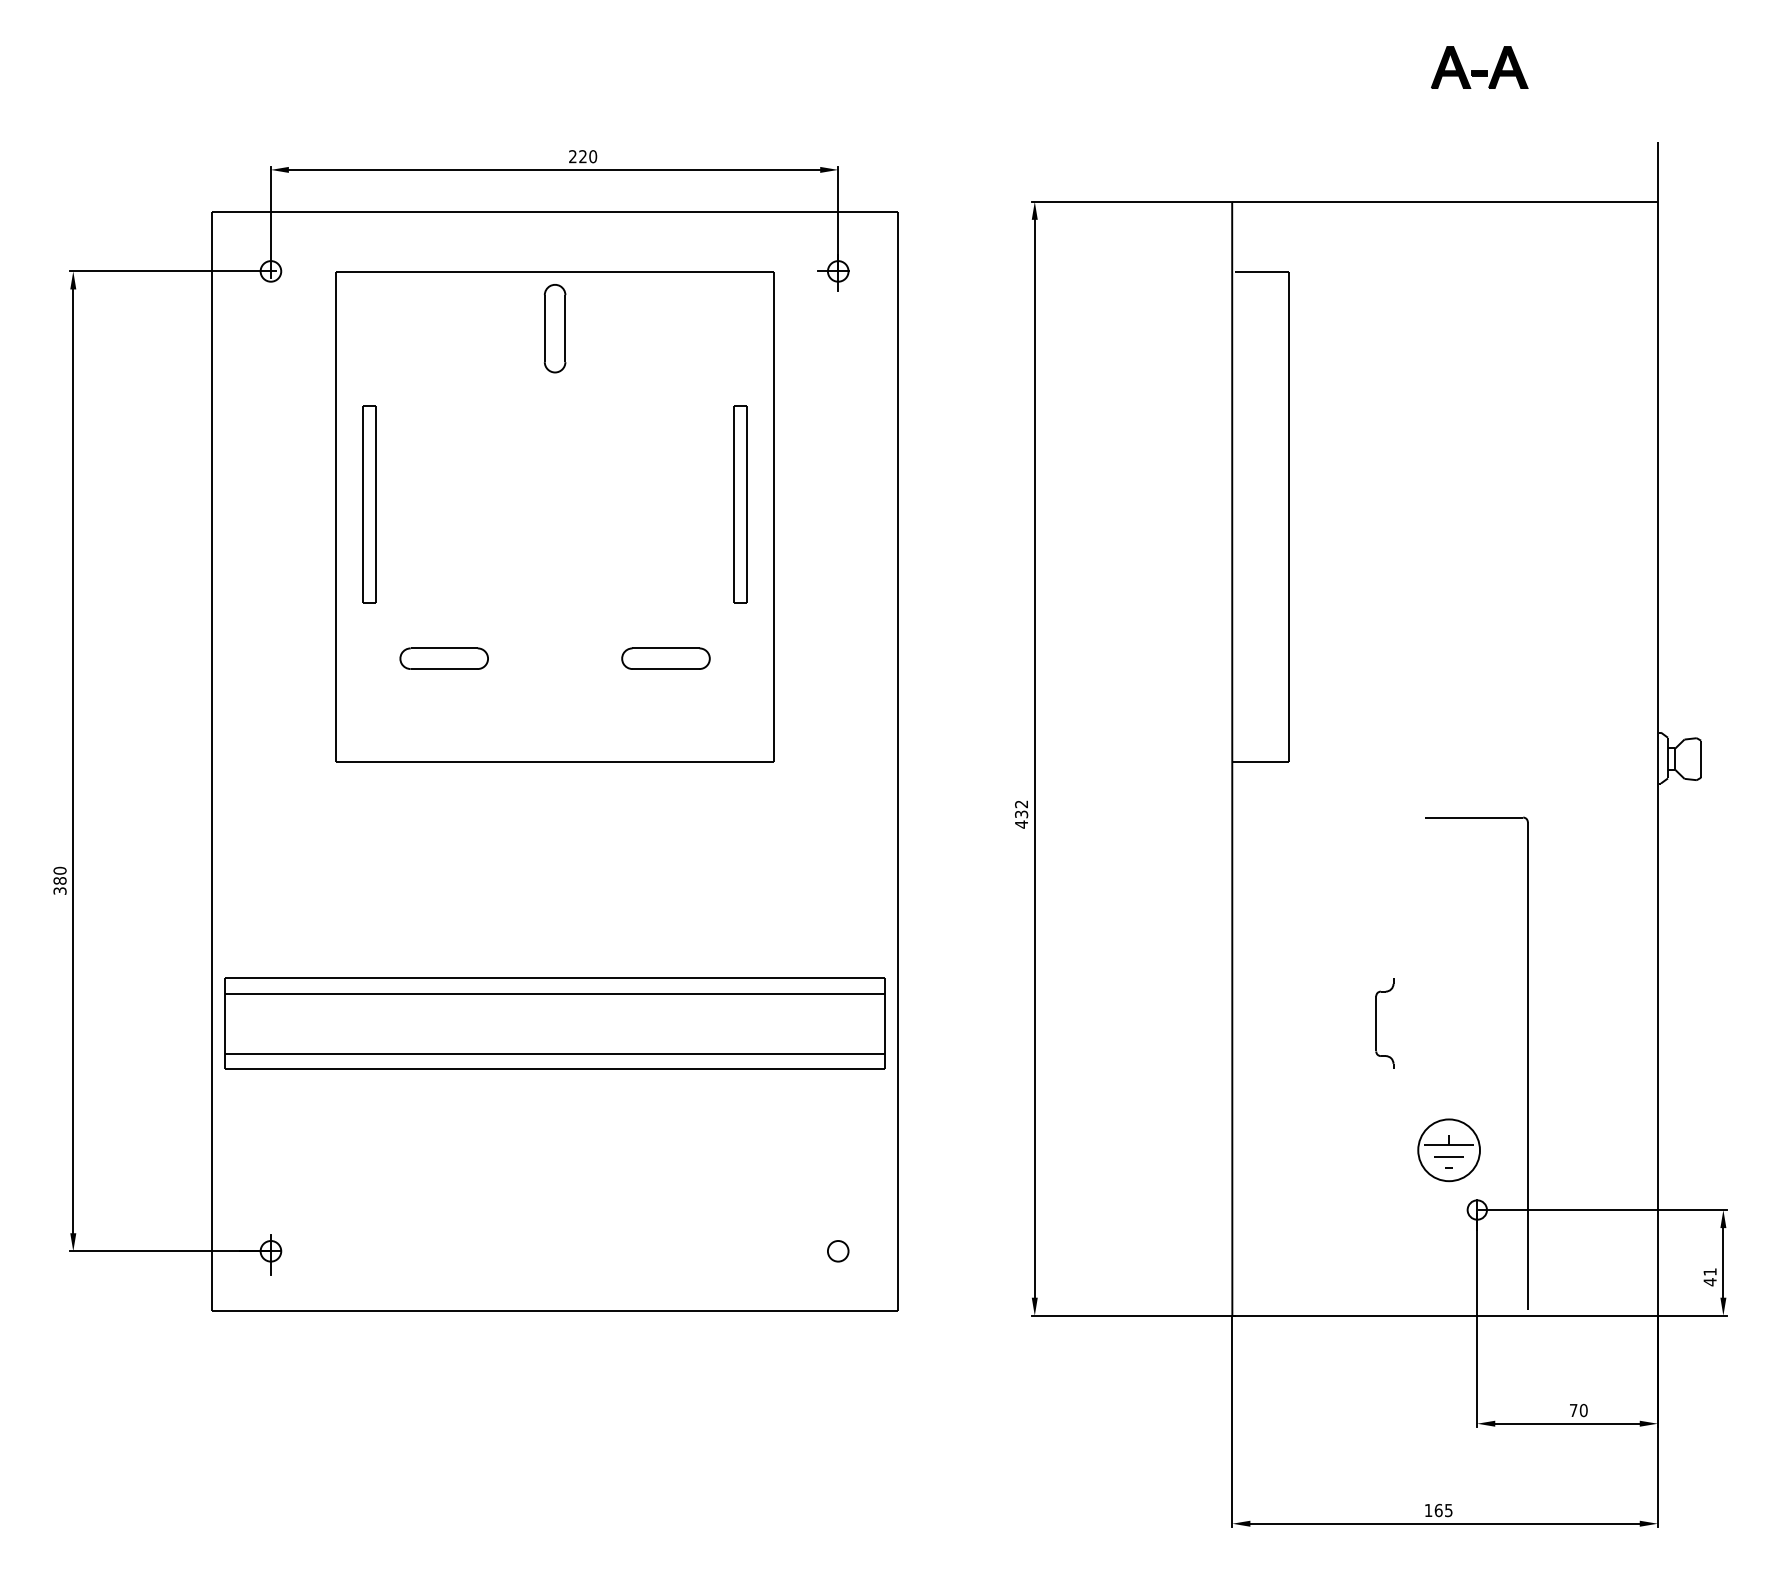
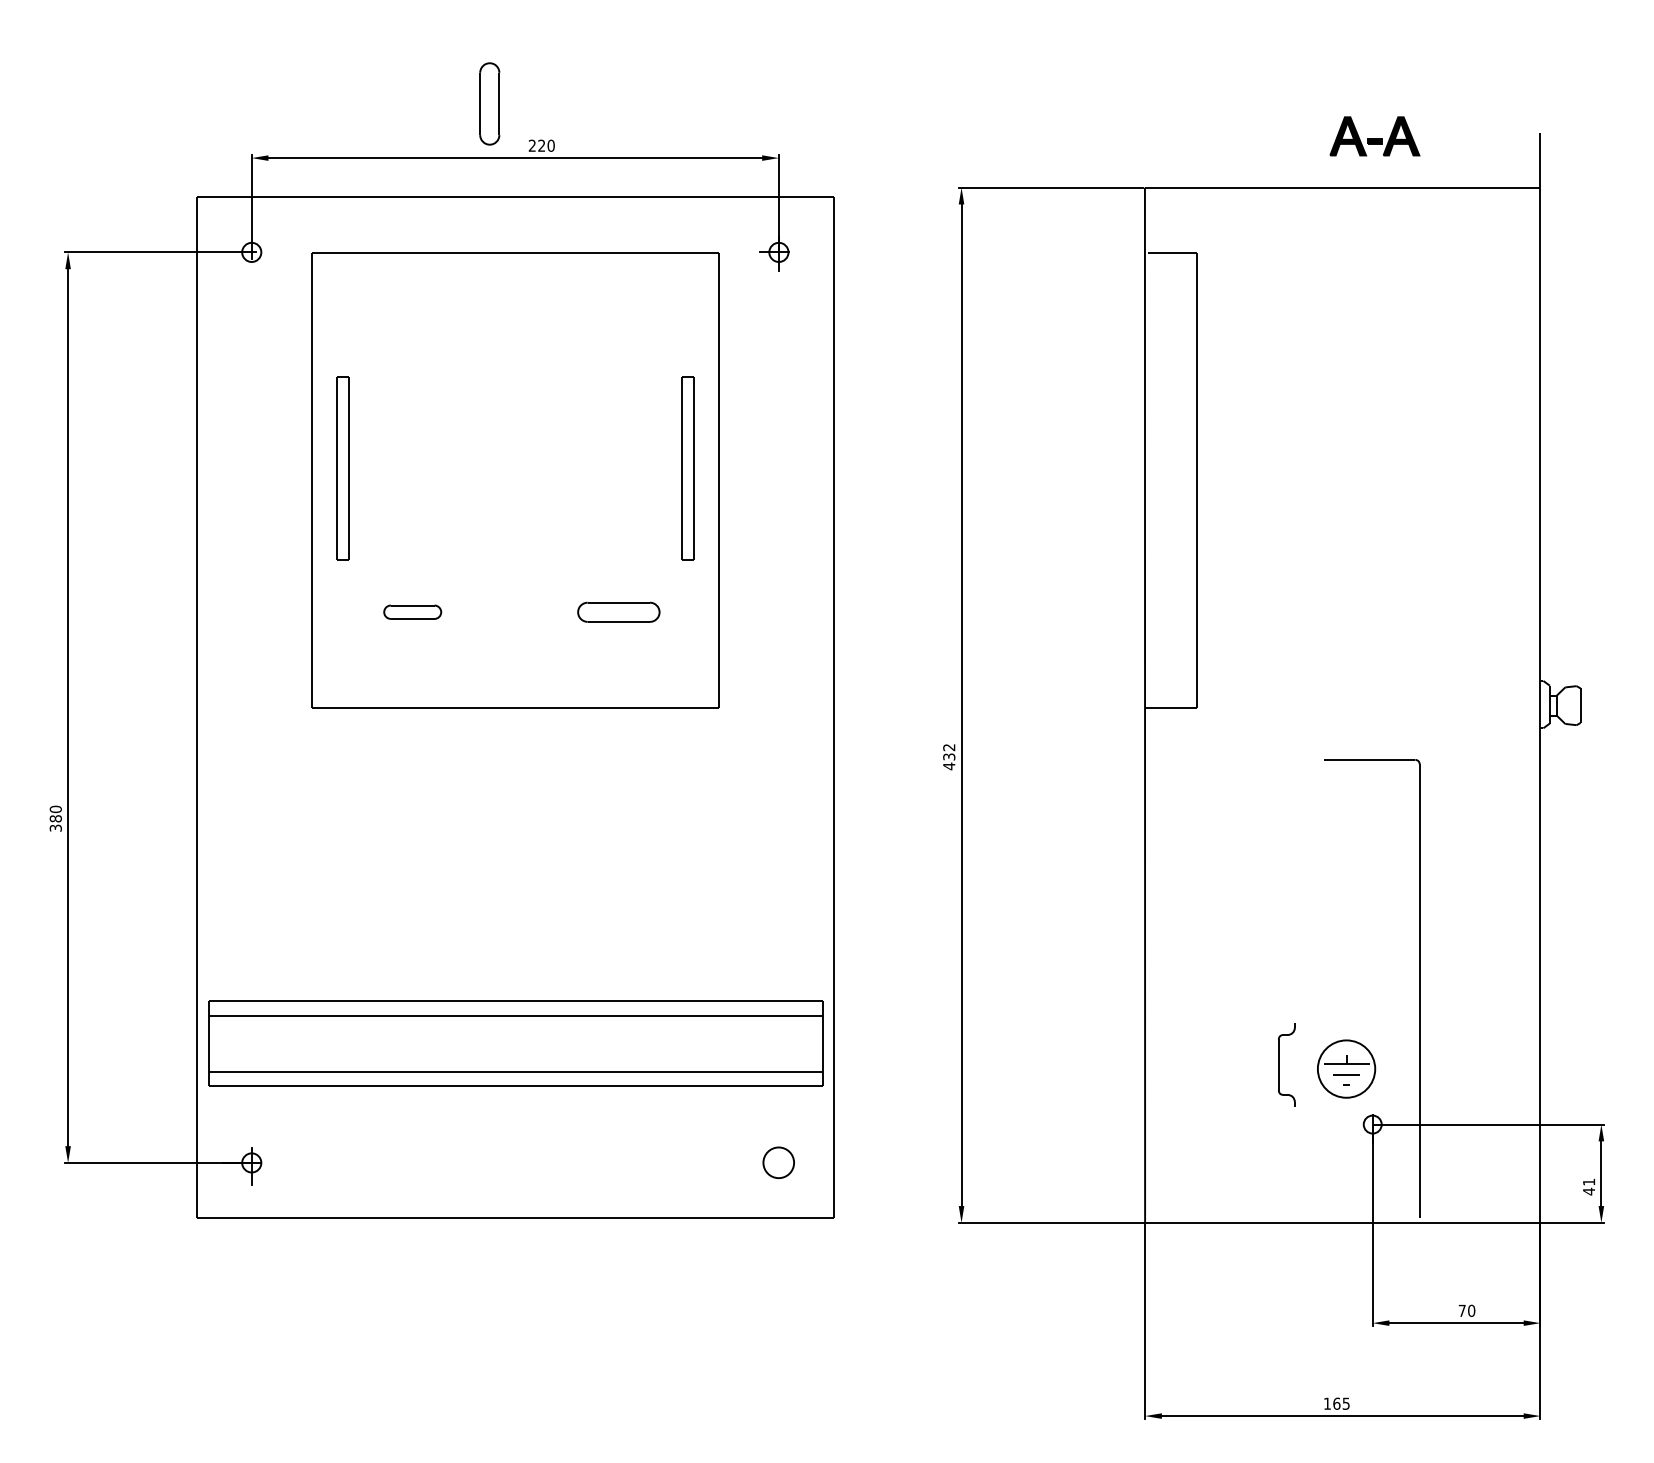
part: (1479, 67) -> (1374, 136), moved
part: (554, 328) -> (489, 103), moved
part: (443, 658) -> (412, 612), size x0.7
part: (554, 1023) -> (515, 1043), moved
part: (1376, 1023) -> (1279, 1064), moved
part: (838, 1251) -> (779, 1163), size x1.6

